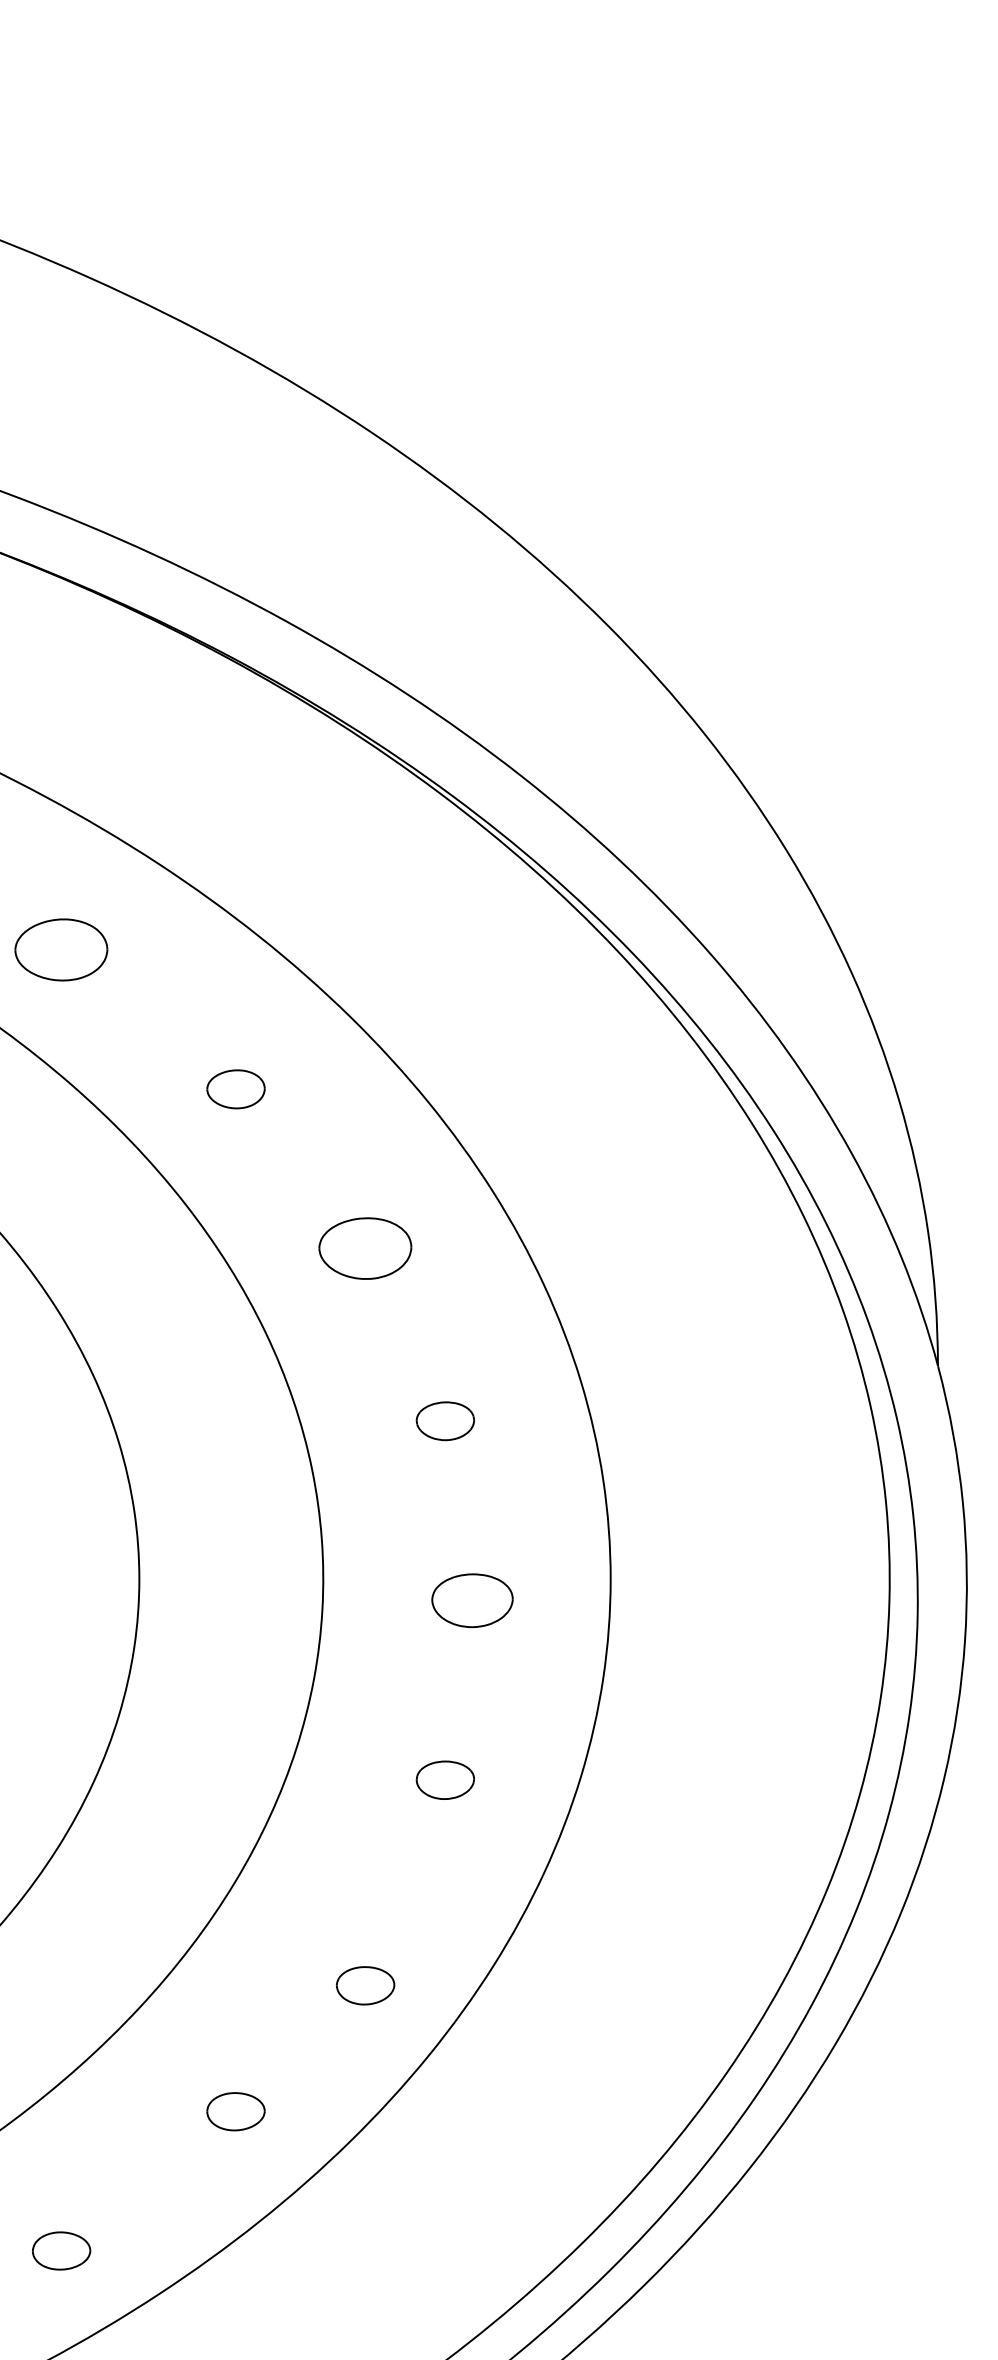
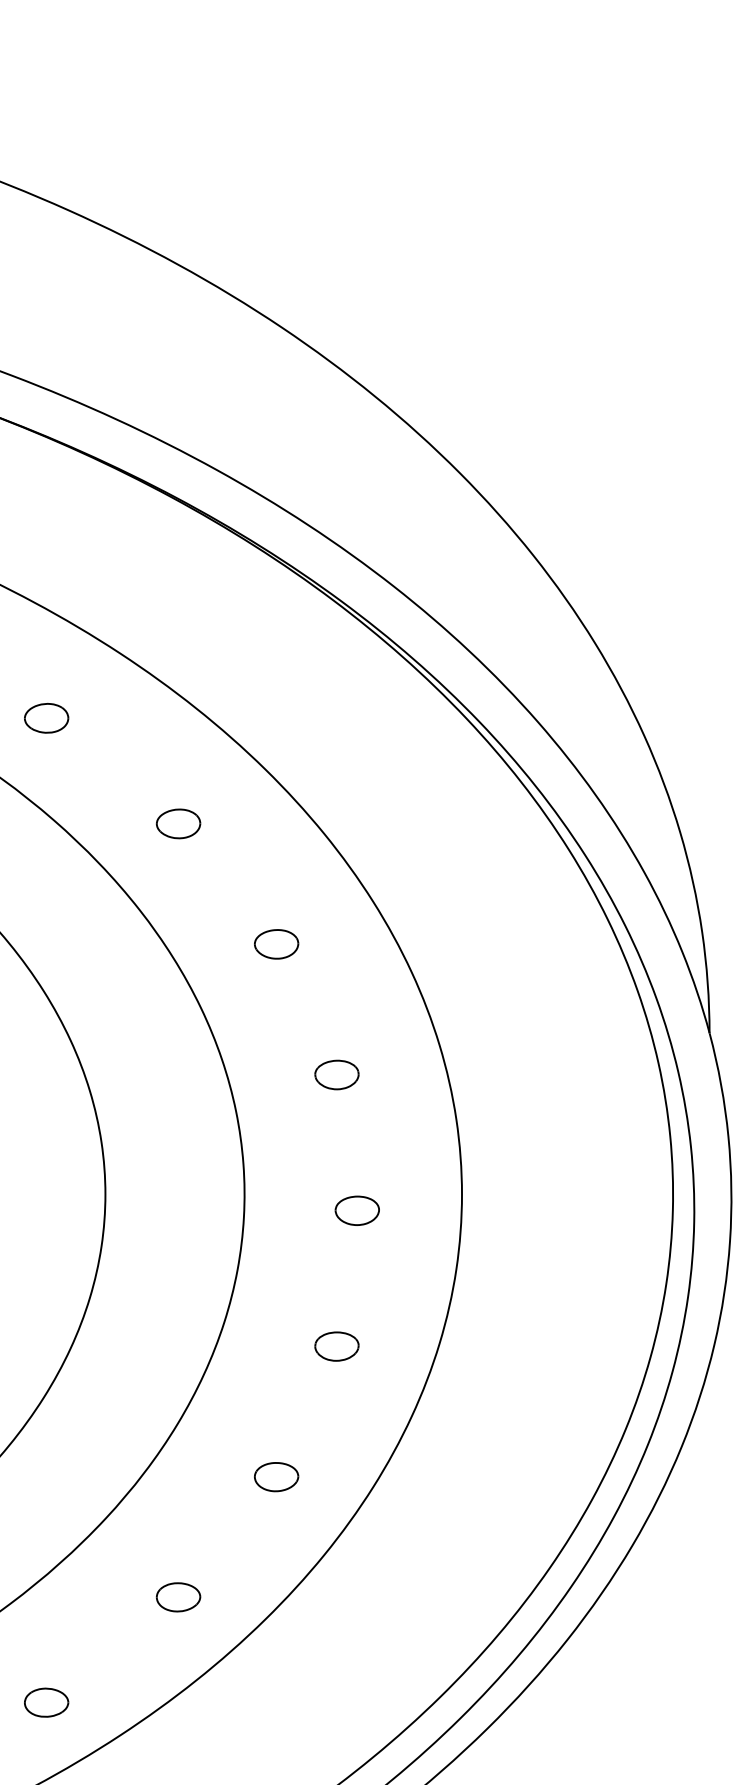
part: (61, 949) -> (46, 718), size x0.62
part: (365, 1248) -> (276, 944), size x0.62
part: (471, 1600) -> (356, 1210), size x0.71
part: (365, 1985) -> (276, 1476), moved

